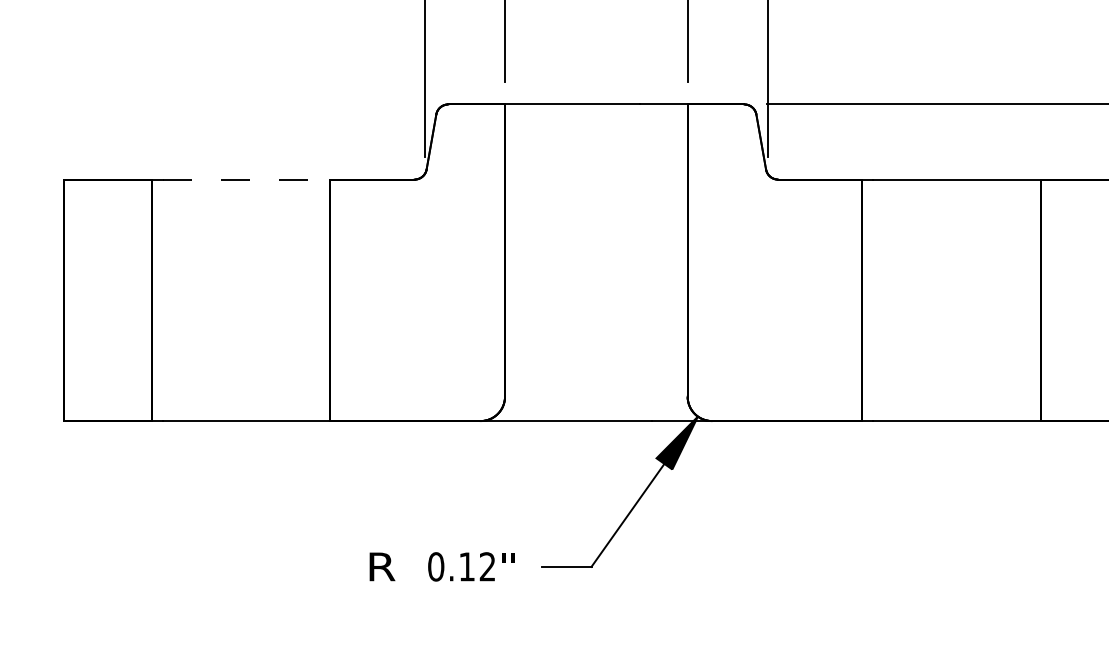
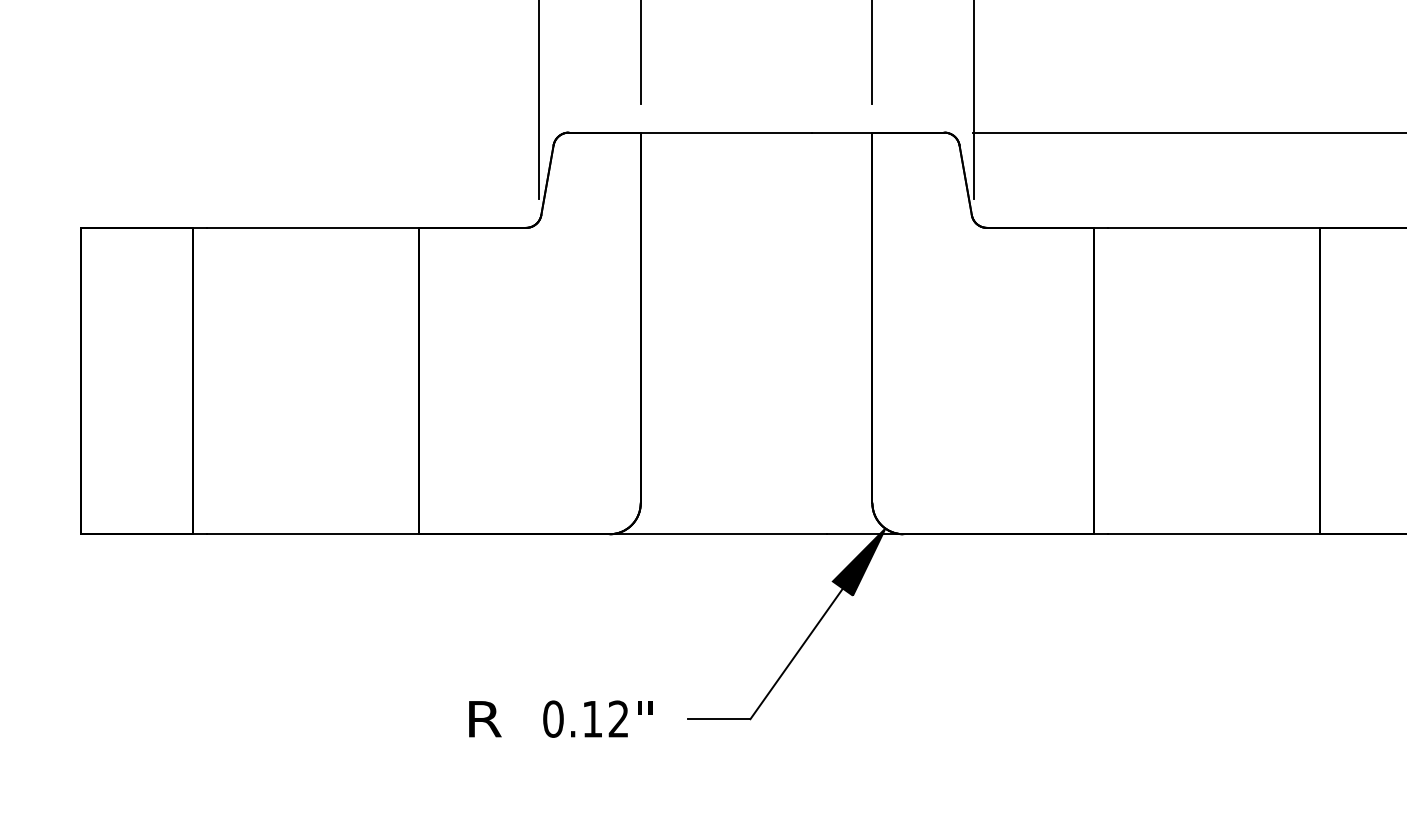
line: (246, 179) -> (312, 227), dashed -> solid

